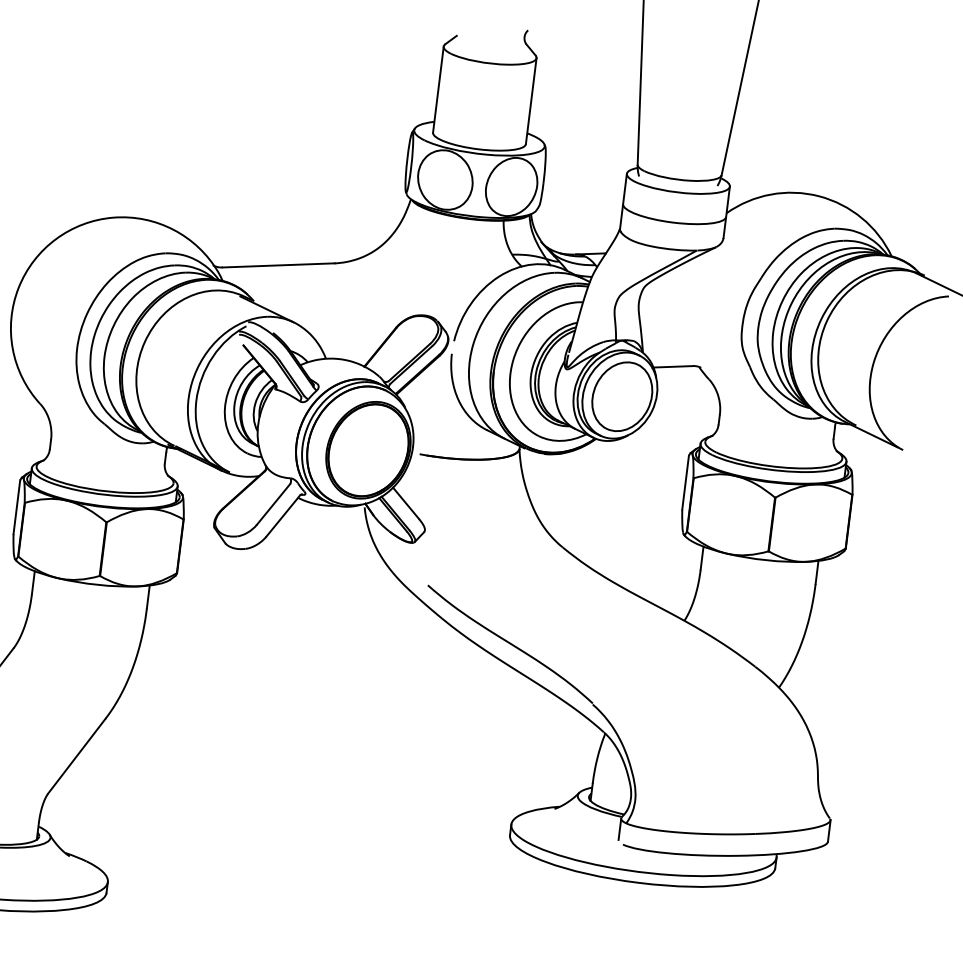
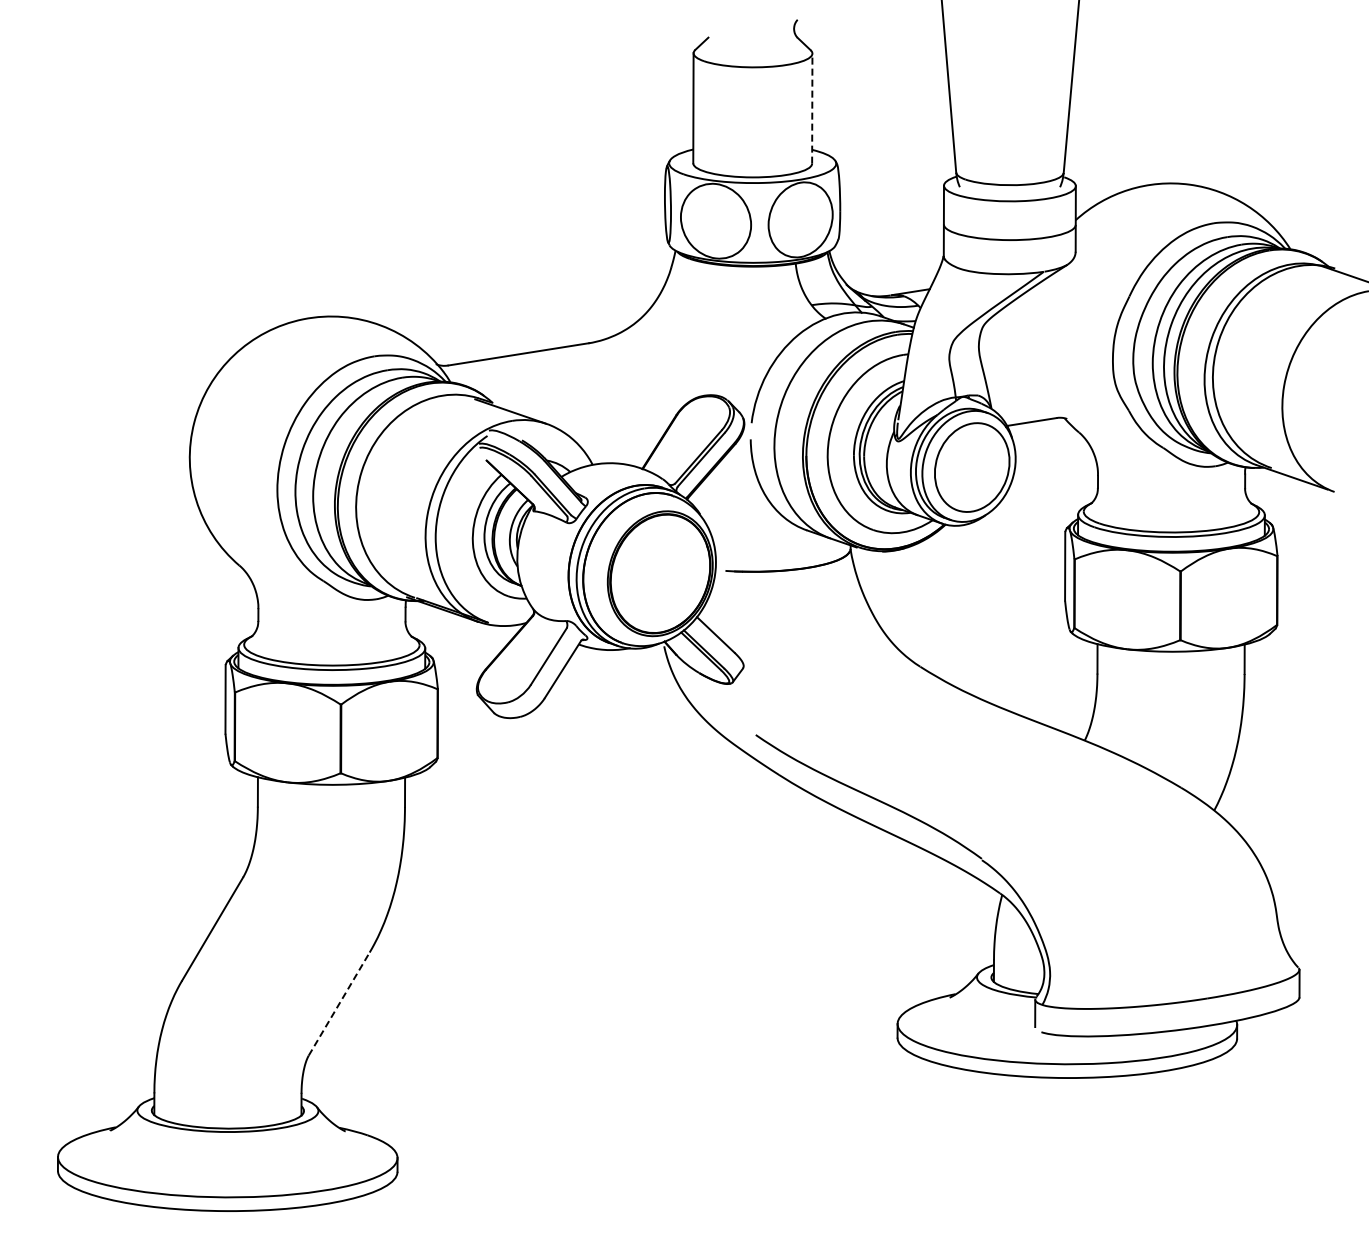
line: (531, 101) -> (812, 108), solid -> dashed
line: (77, 756) -> (339, 1004), solid -> dashed

